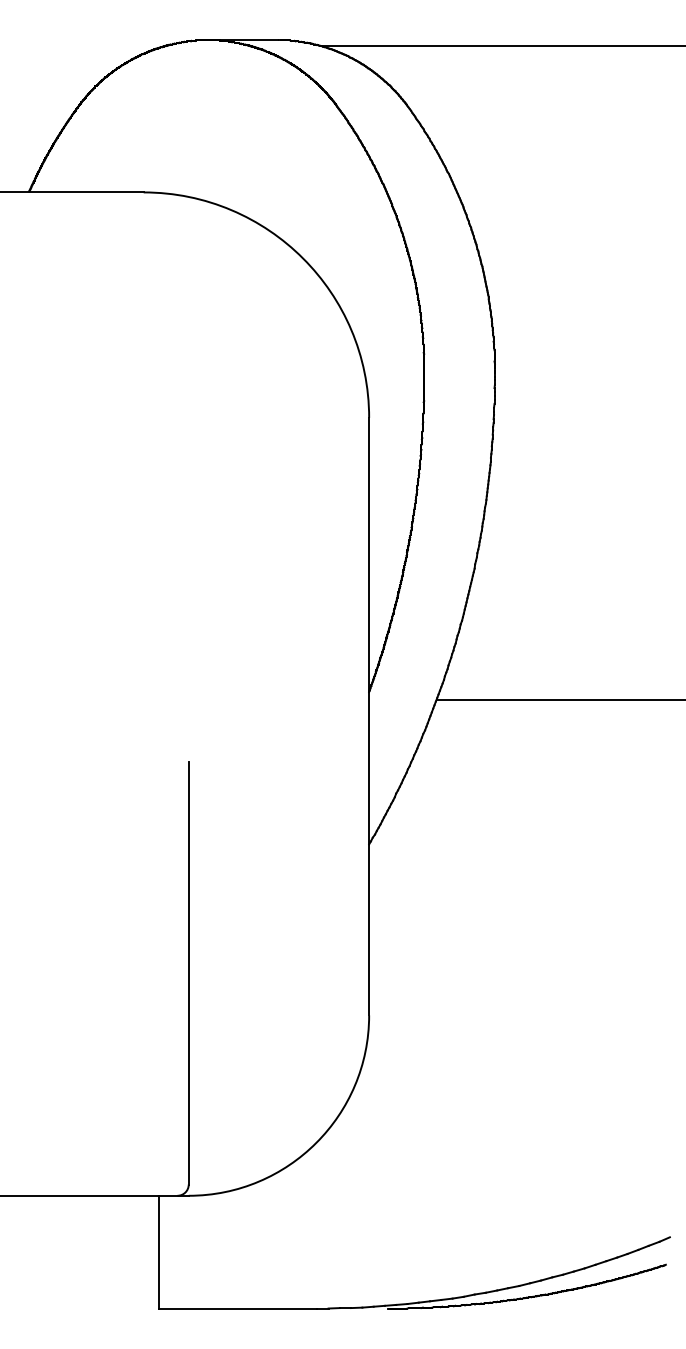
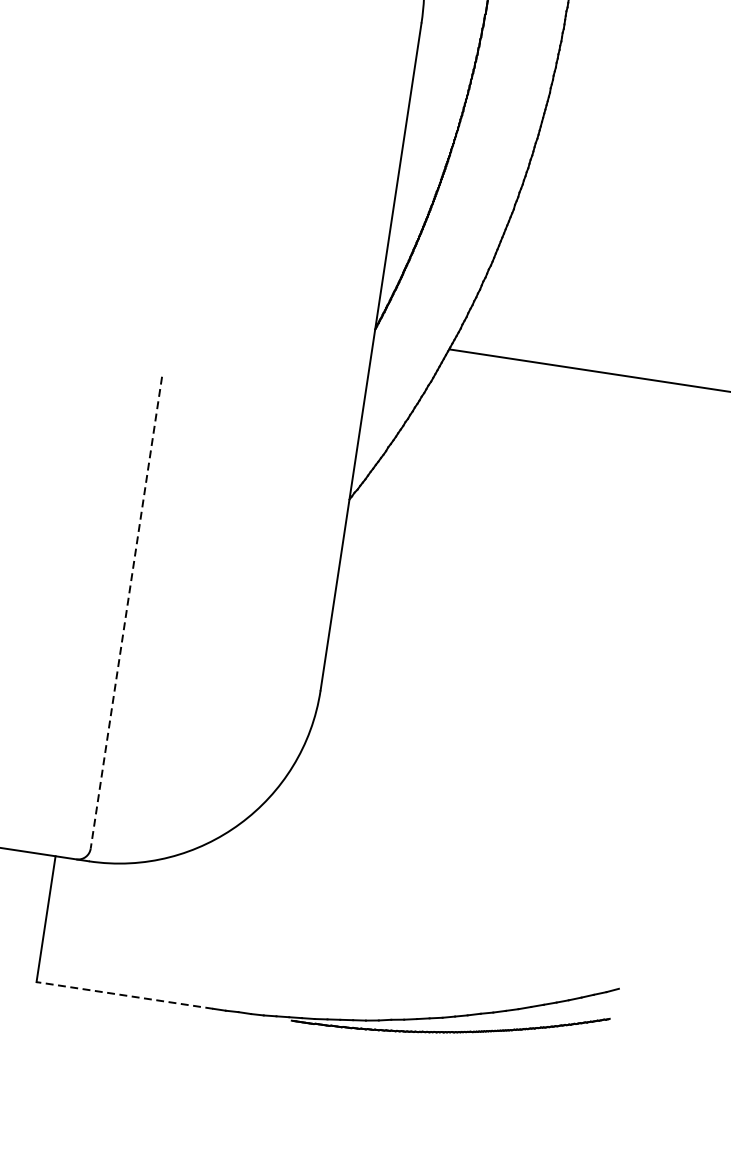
line: (188, 973) -> (126, 613), solid -> dashed
line: (237, 1308) -> (124, 995), solid -> dashed

